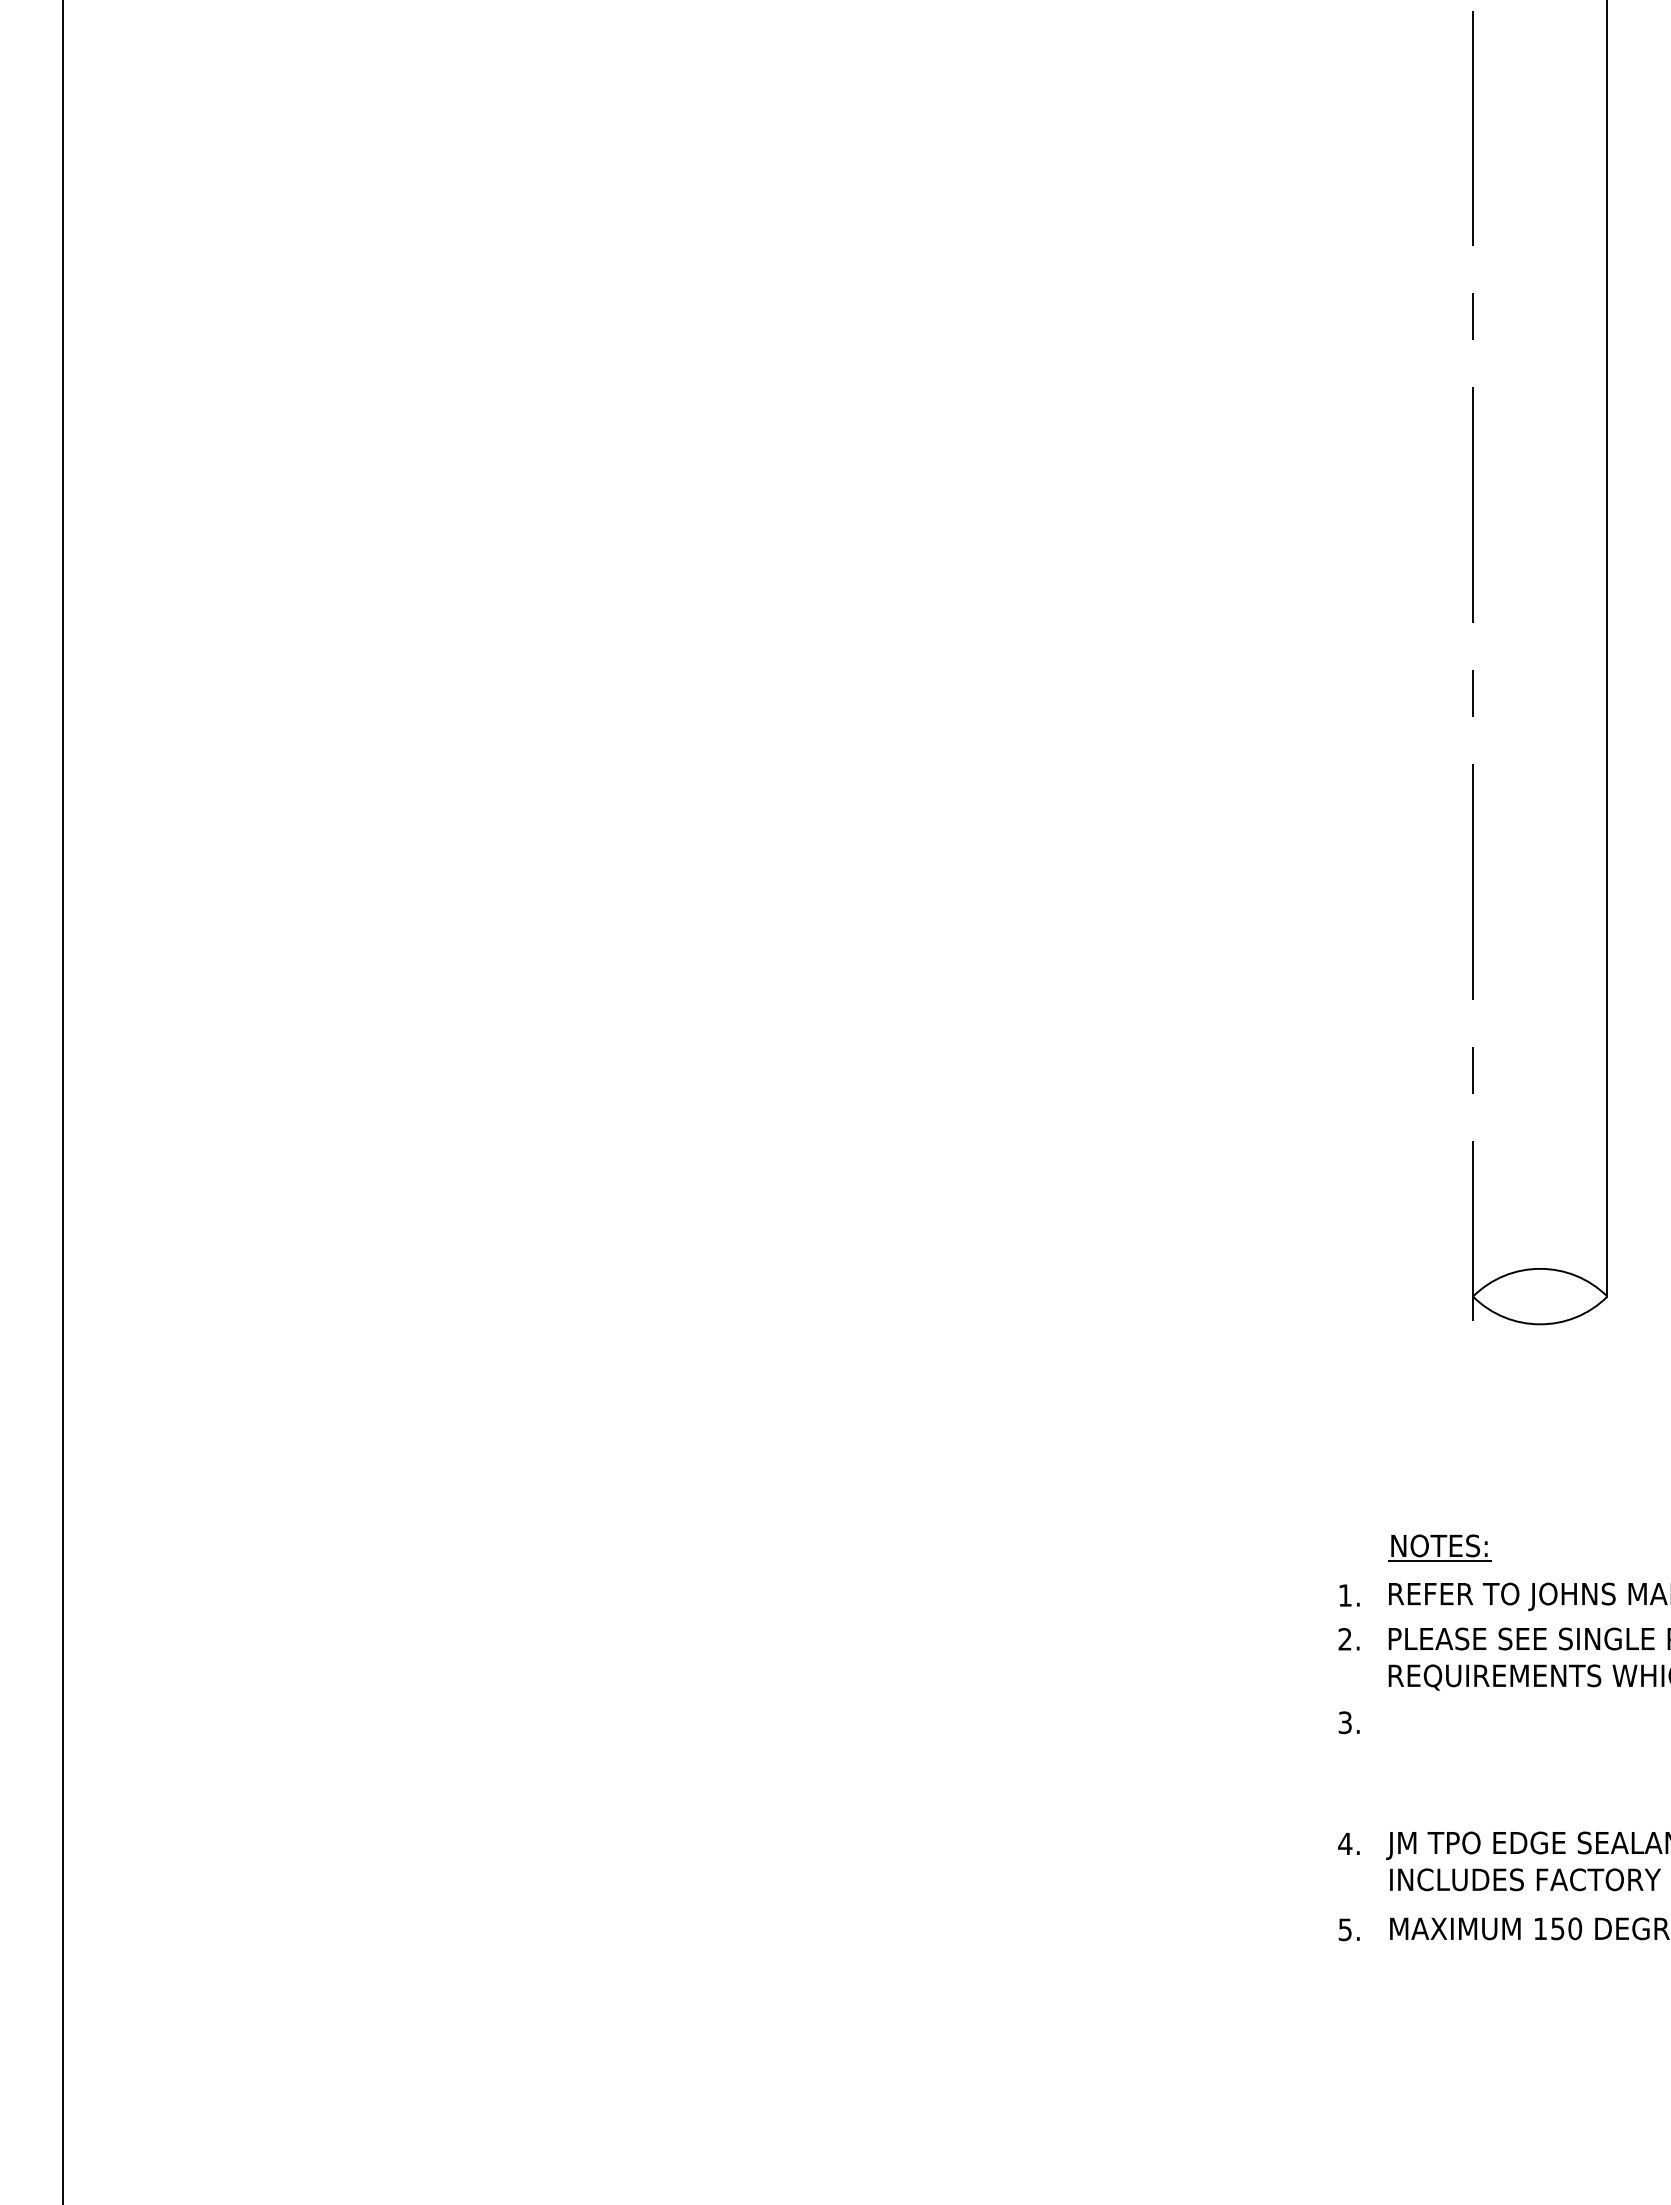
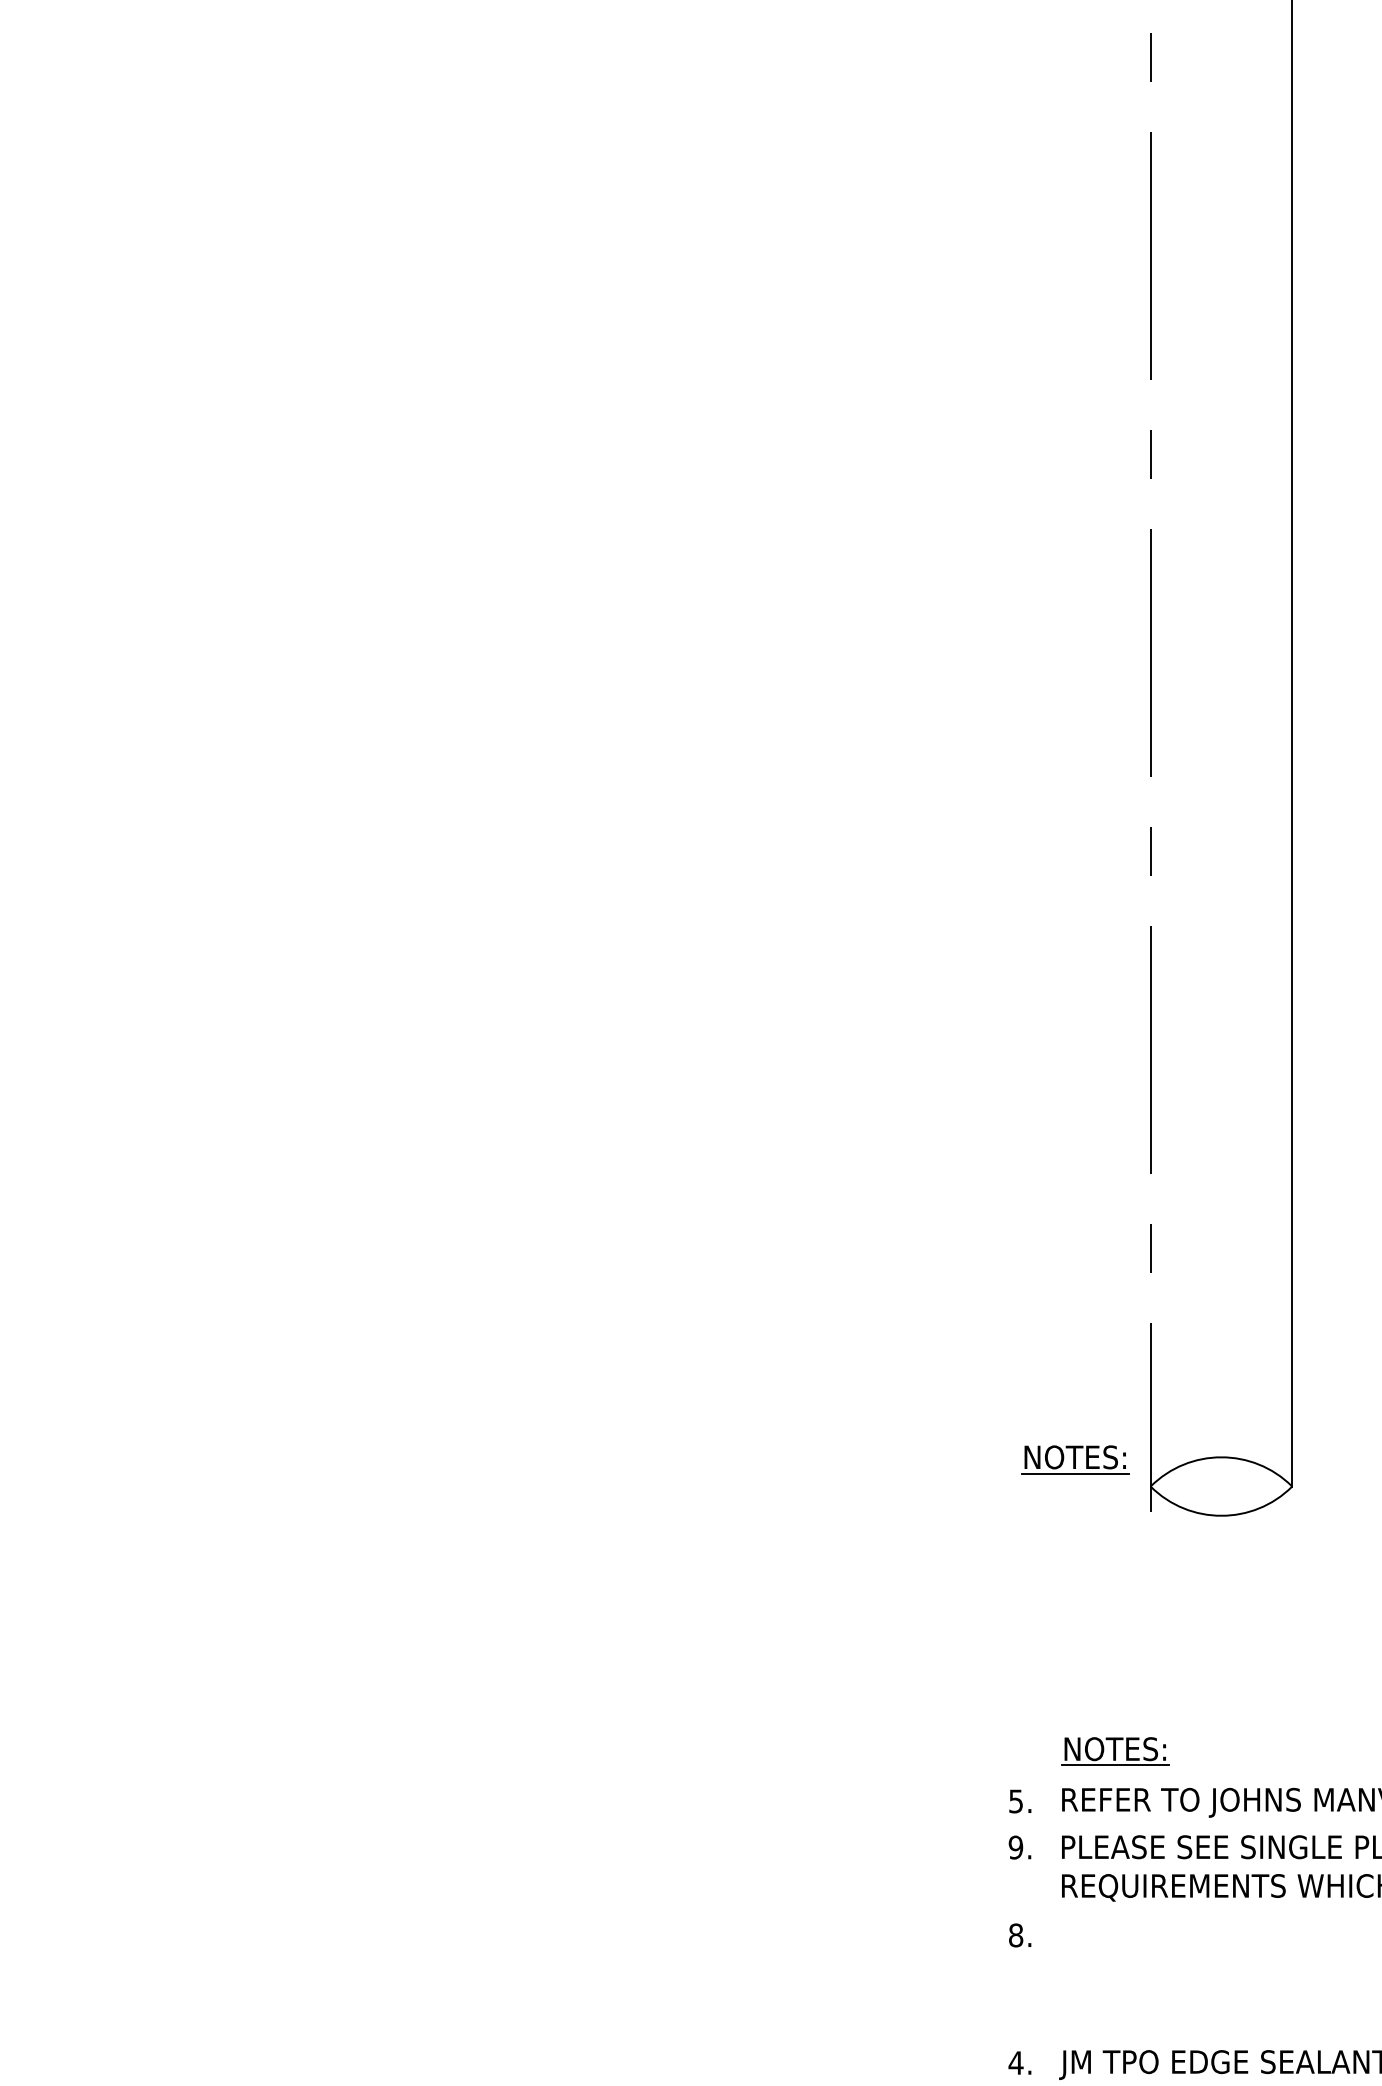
part: (1401, 1270) -> (1075, 1459), added
text: (1344, 1595) -> (1015, 1801), 1. -> 5.
text: (1344, 1639) -> (1015, 1847), 2. -> 9.
text: (1345, 1722) -> (1016, 1935), 3. -> 8.

